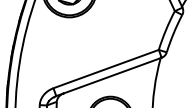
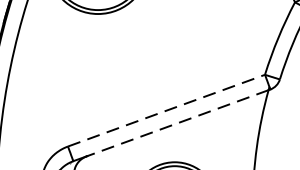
line: (106, 68) -> (167, 109), solid -> dashed
line: (112, 75) -> (178, 122), solid -> dashed

